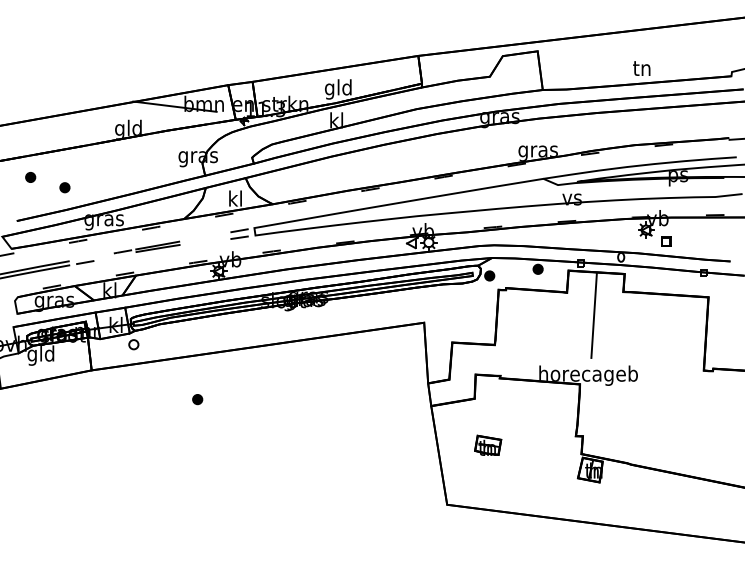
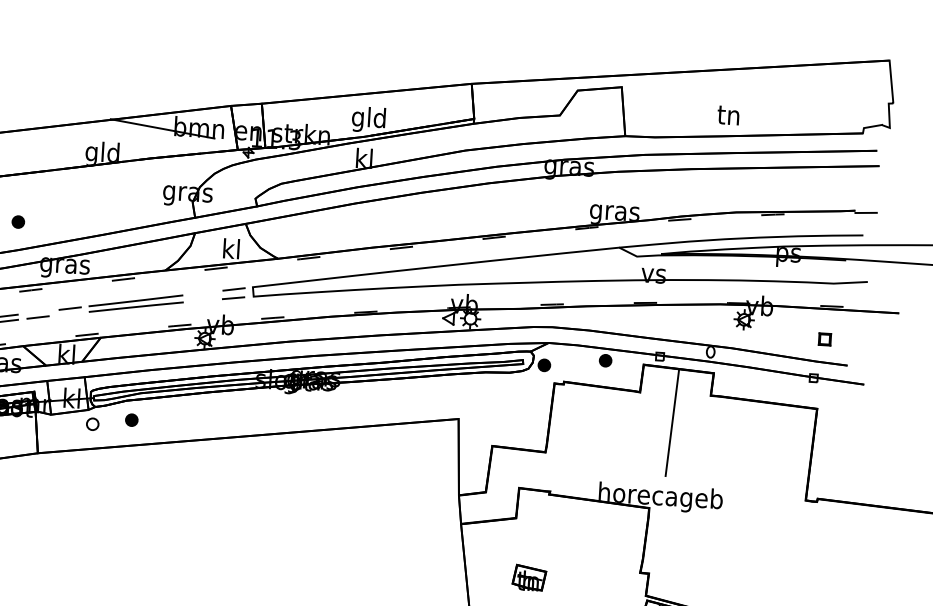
text: (641, 68) -> (728, 115), moved
part: (666, 241) -> (825, 339), moved
part: (150, 246) -> (121, 302), size x1.67
part: (197, 399) -> (131, 420), moved

